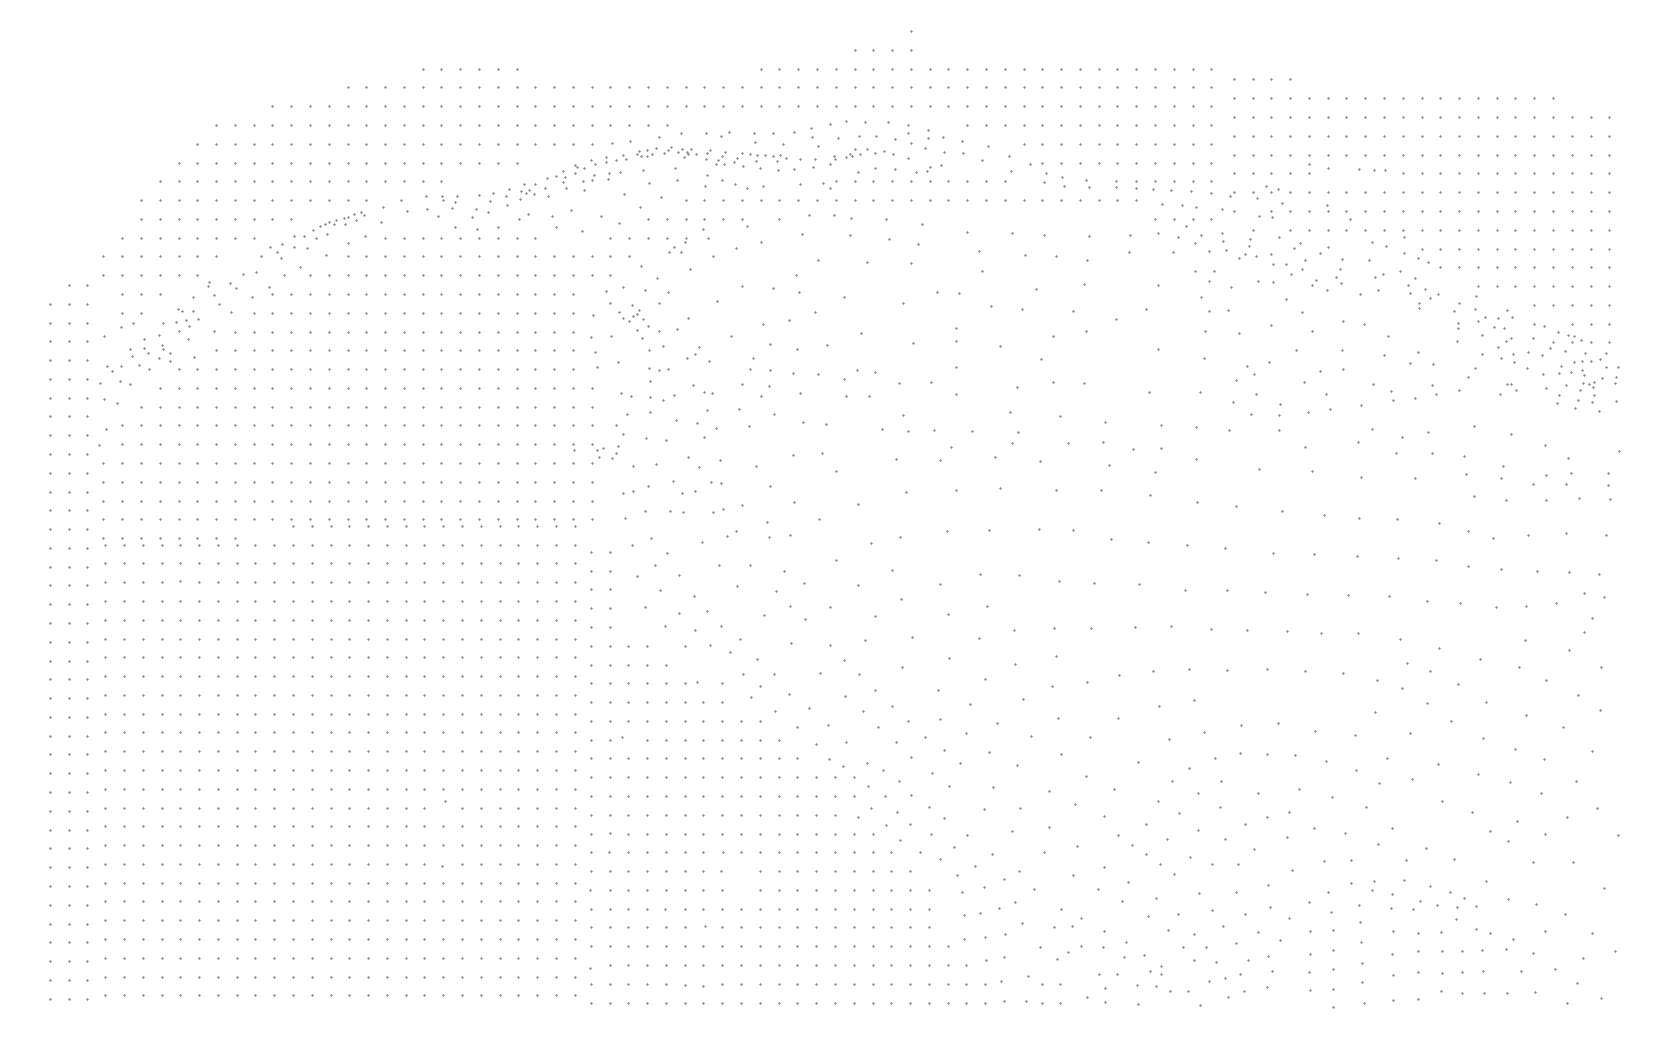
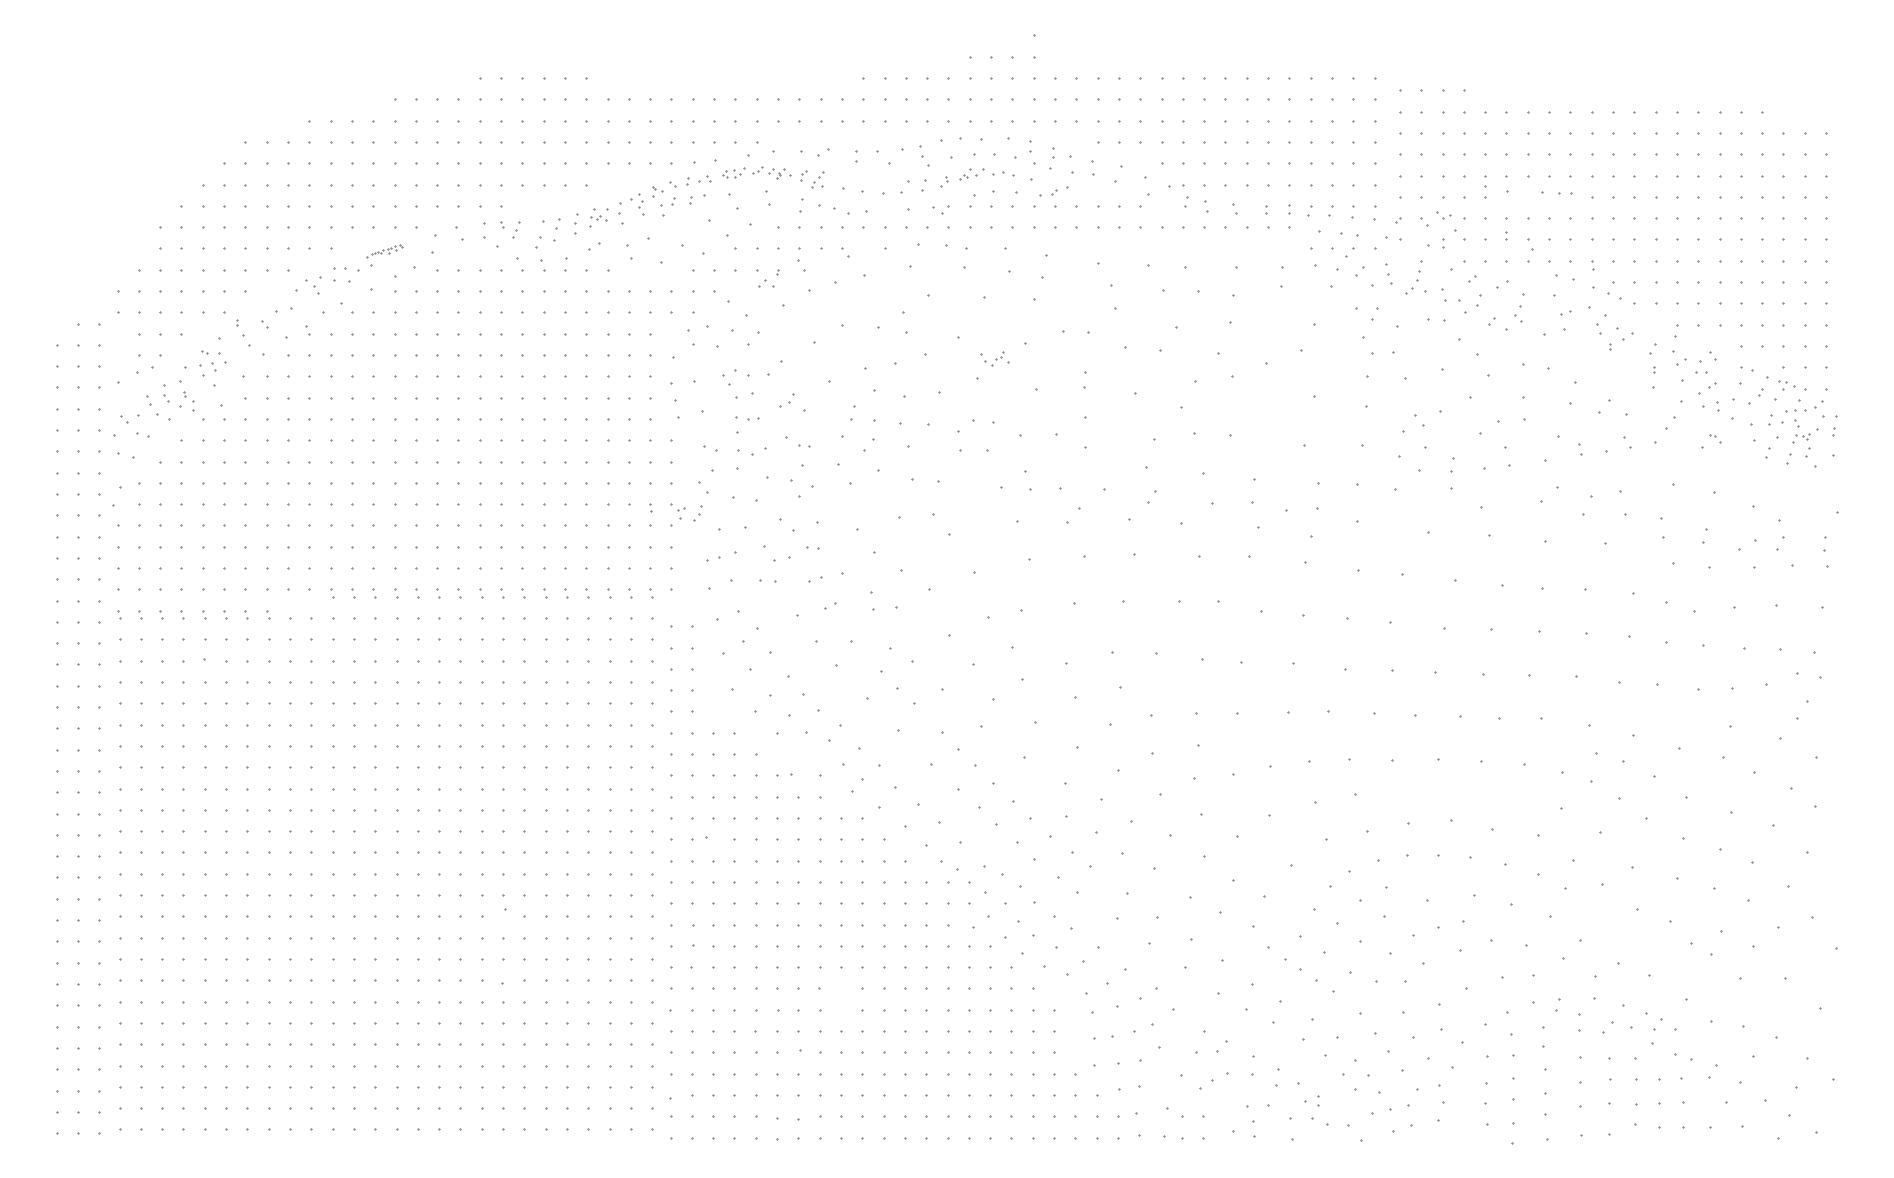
part: (760, 158) -> (862, 179), removed
part: (338, 220) -> (384, 250), size x0.6
part: (631, 315) -> (994, 358), moved

